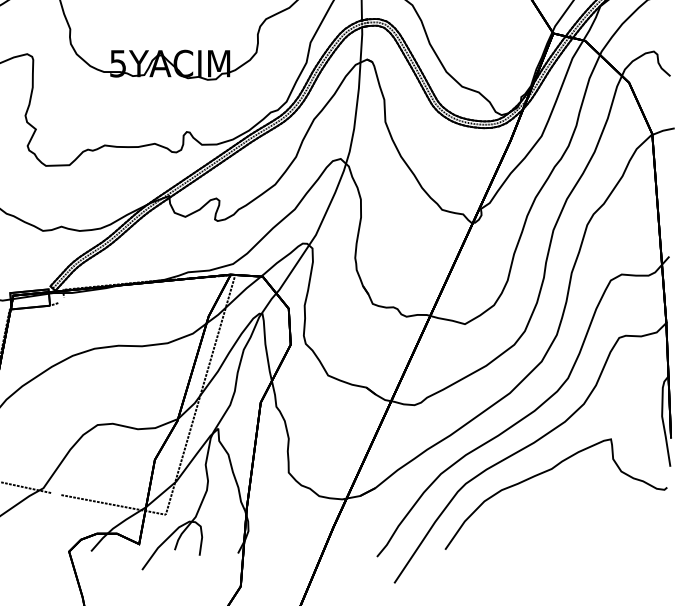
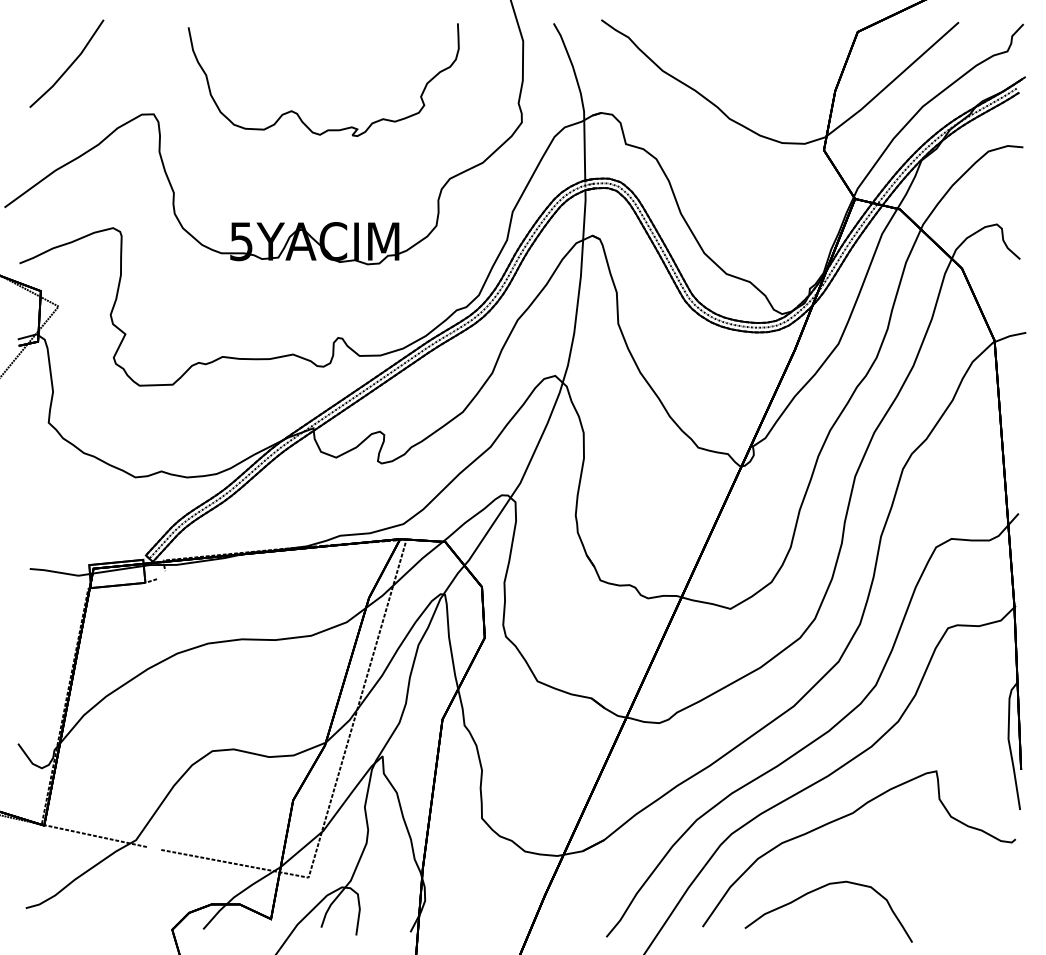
part: (526, 523) -> (817, 890), added

